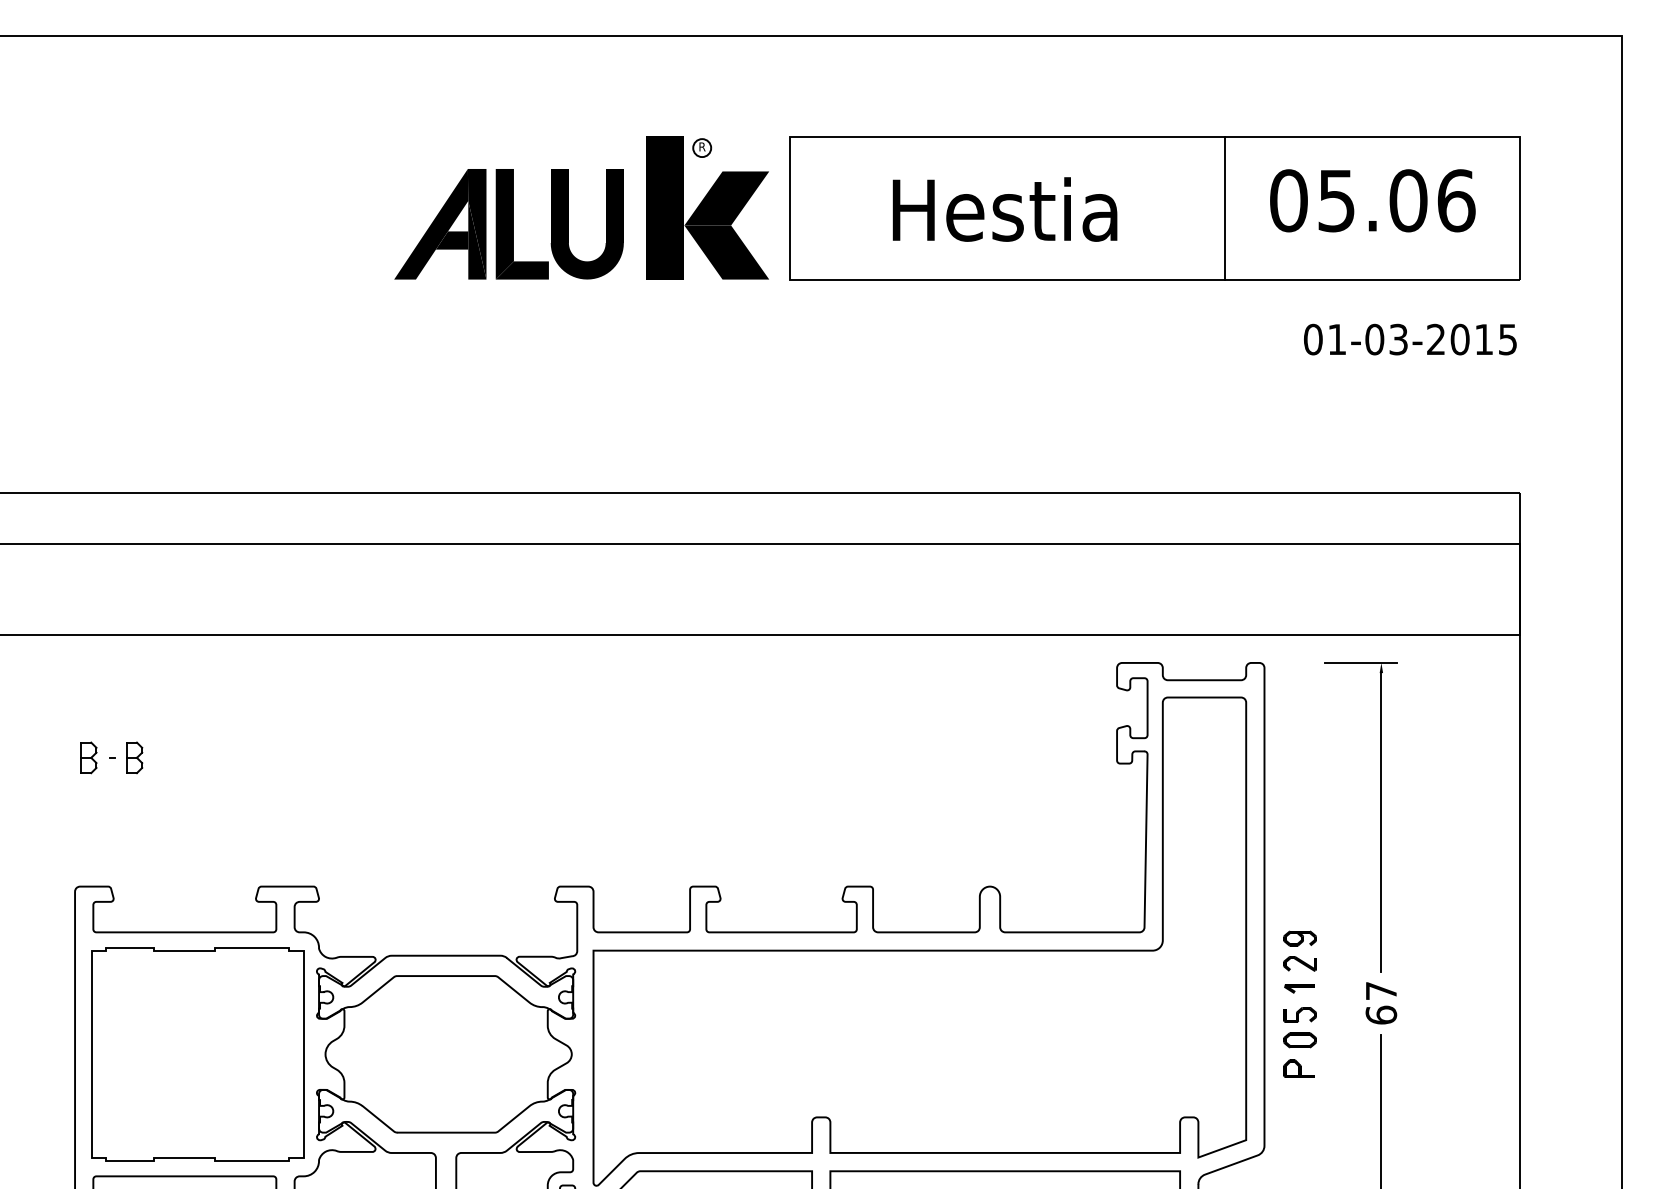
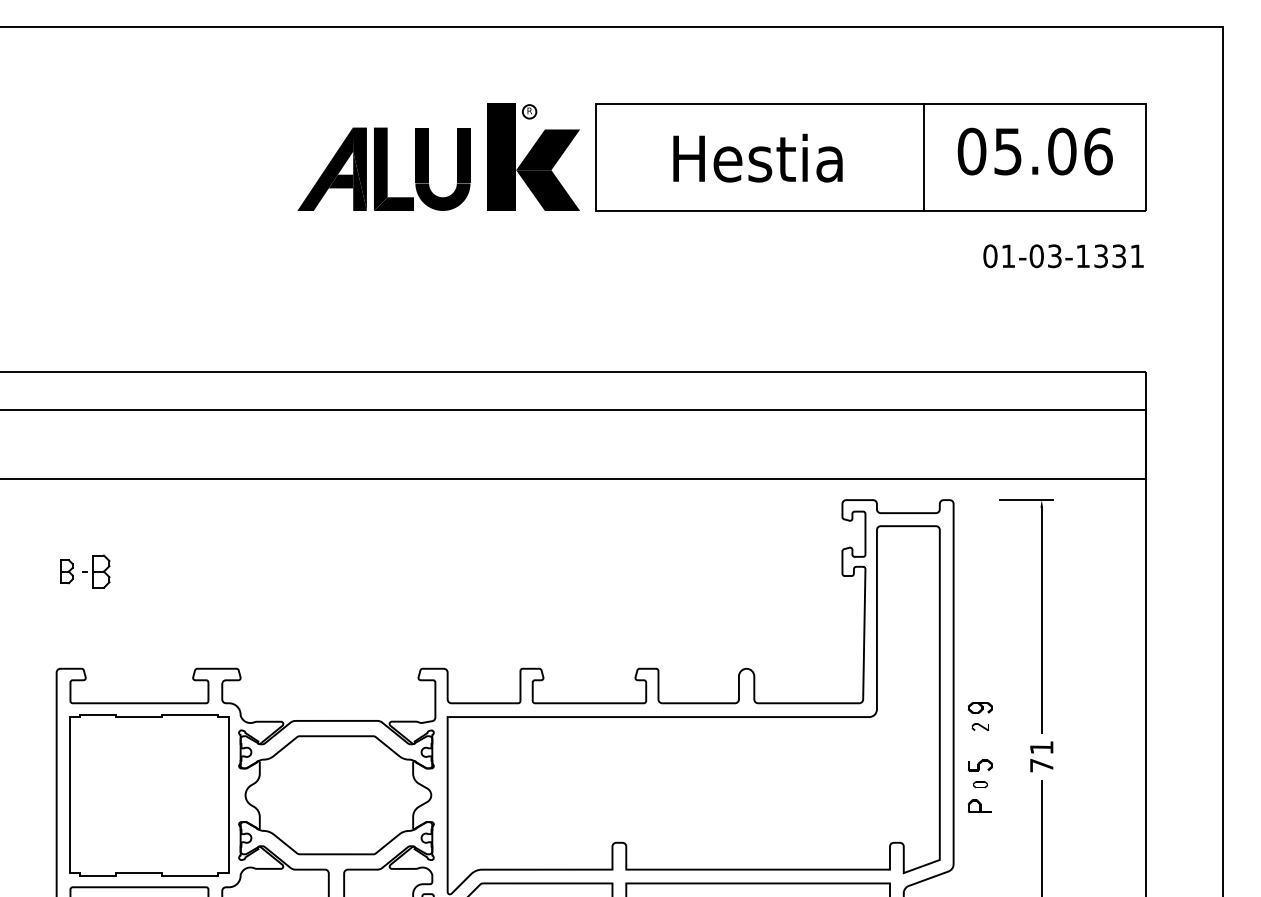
text: (1471, 339) -> (1109, 256), 01-03-2015 -> 01-03-1331
part: (134, 757) -> (101, 571), size x1.4
part: (1299, 963) -> (980, 726), size x0.7
part: (1299, 988) -> (980, 745), removed
text: (1381, 1003) -> (1041, 756), 67 -> 71
part: (1299, 1040) -> (980, 784), size x0.6

